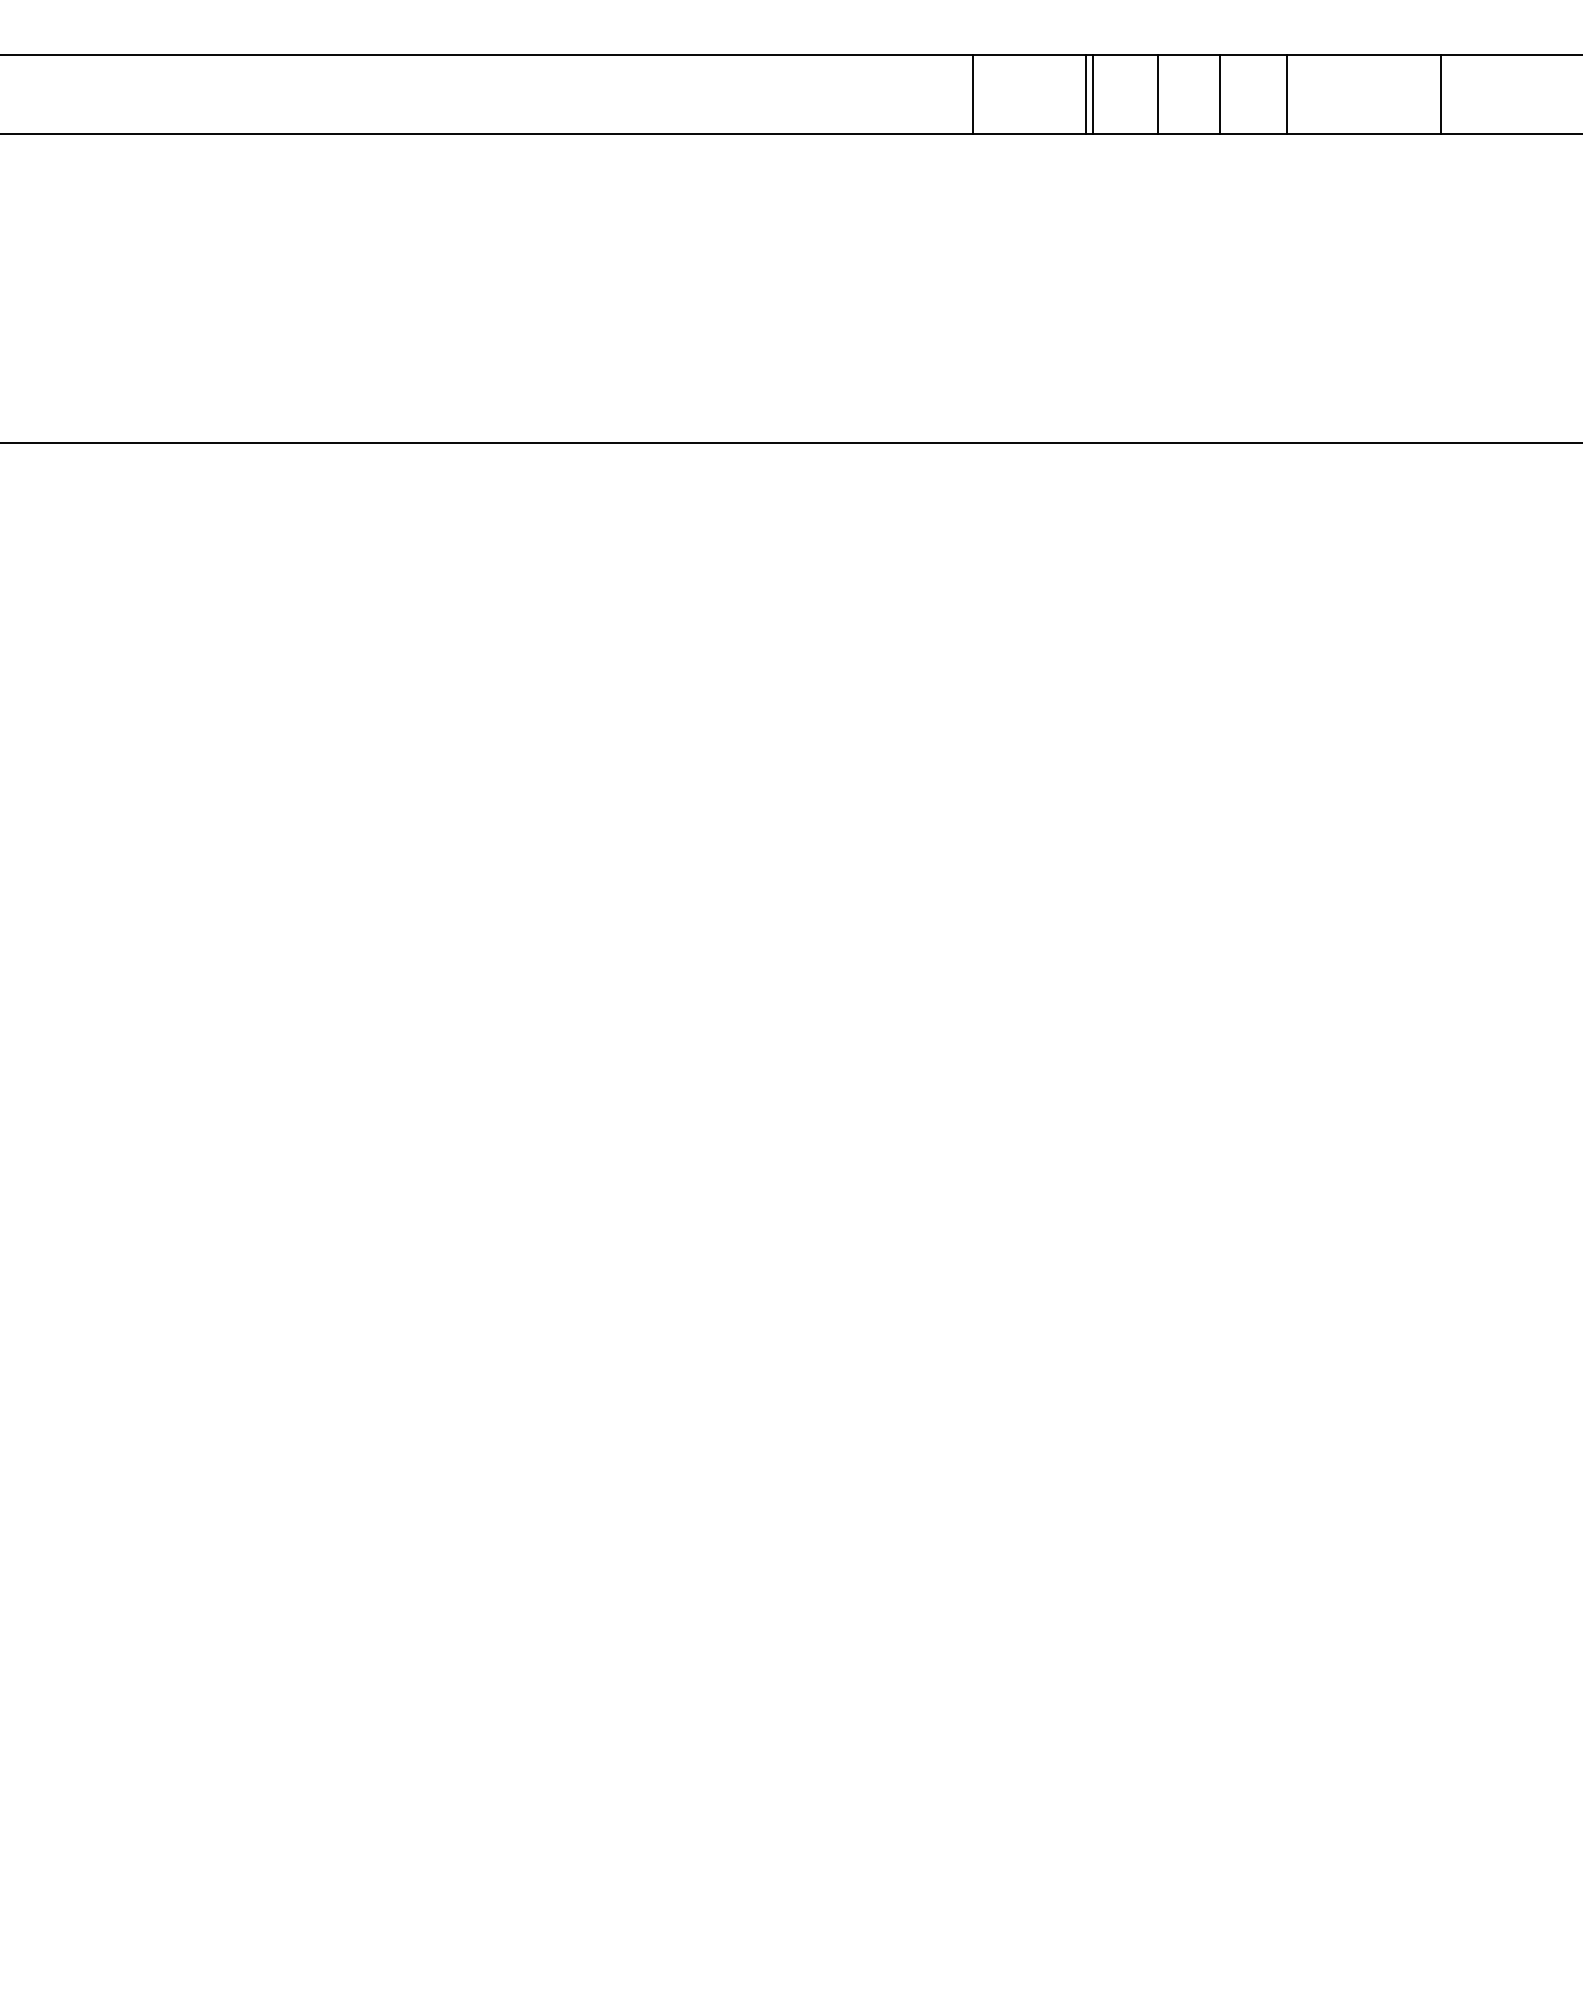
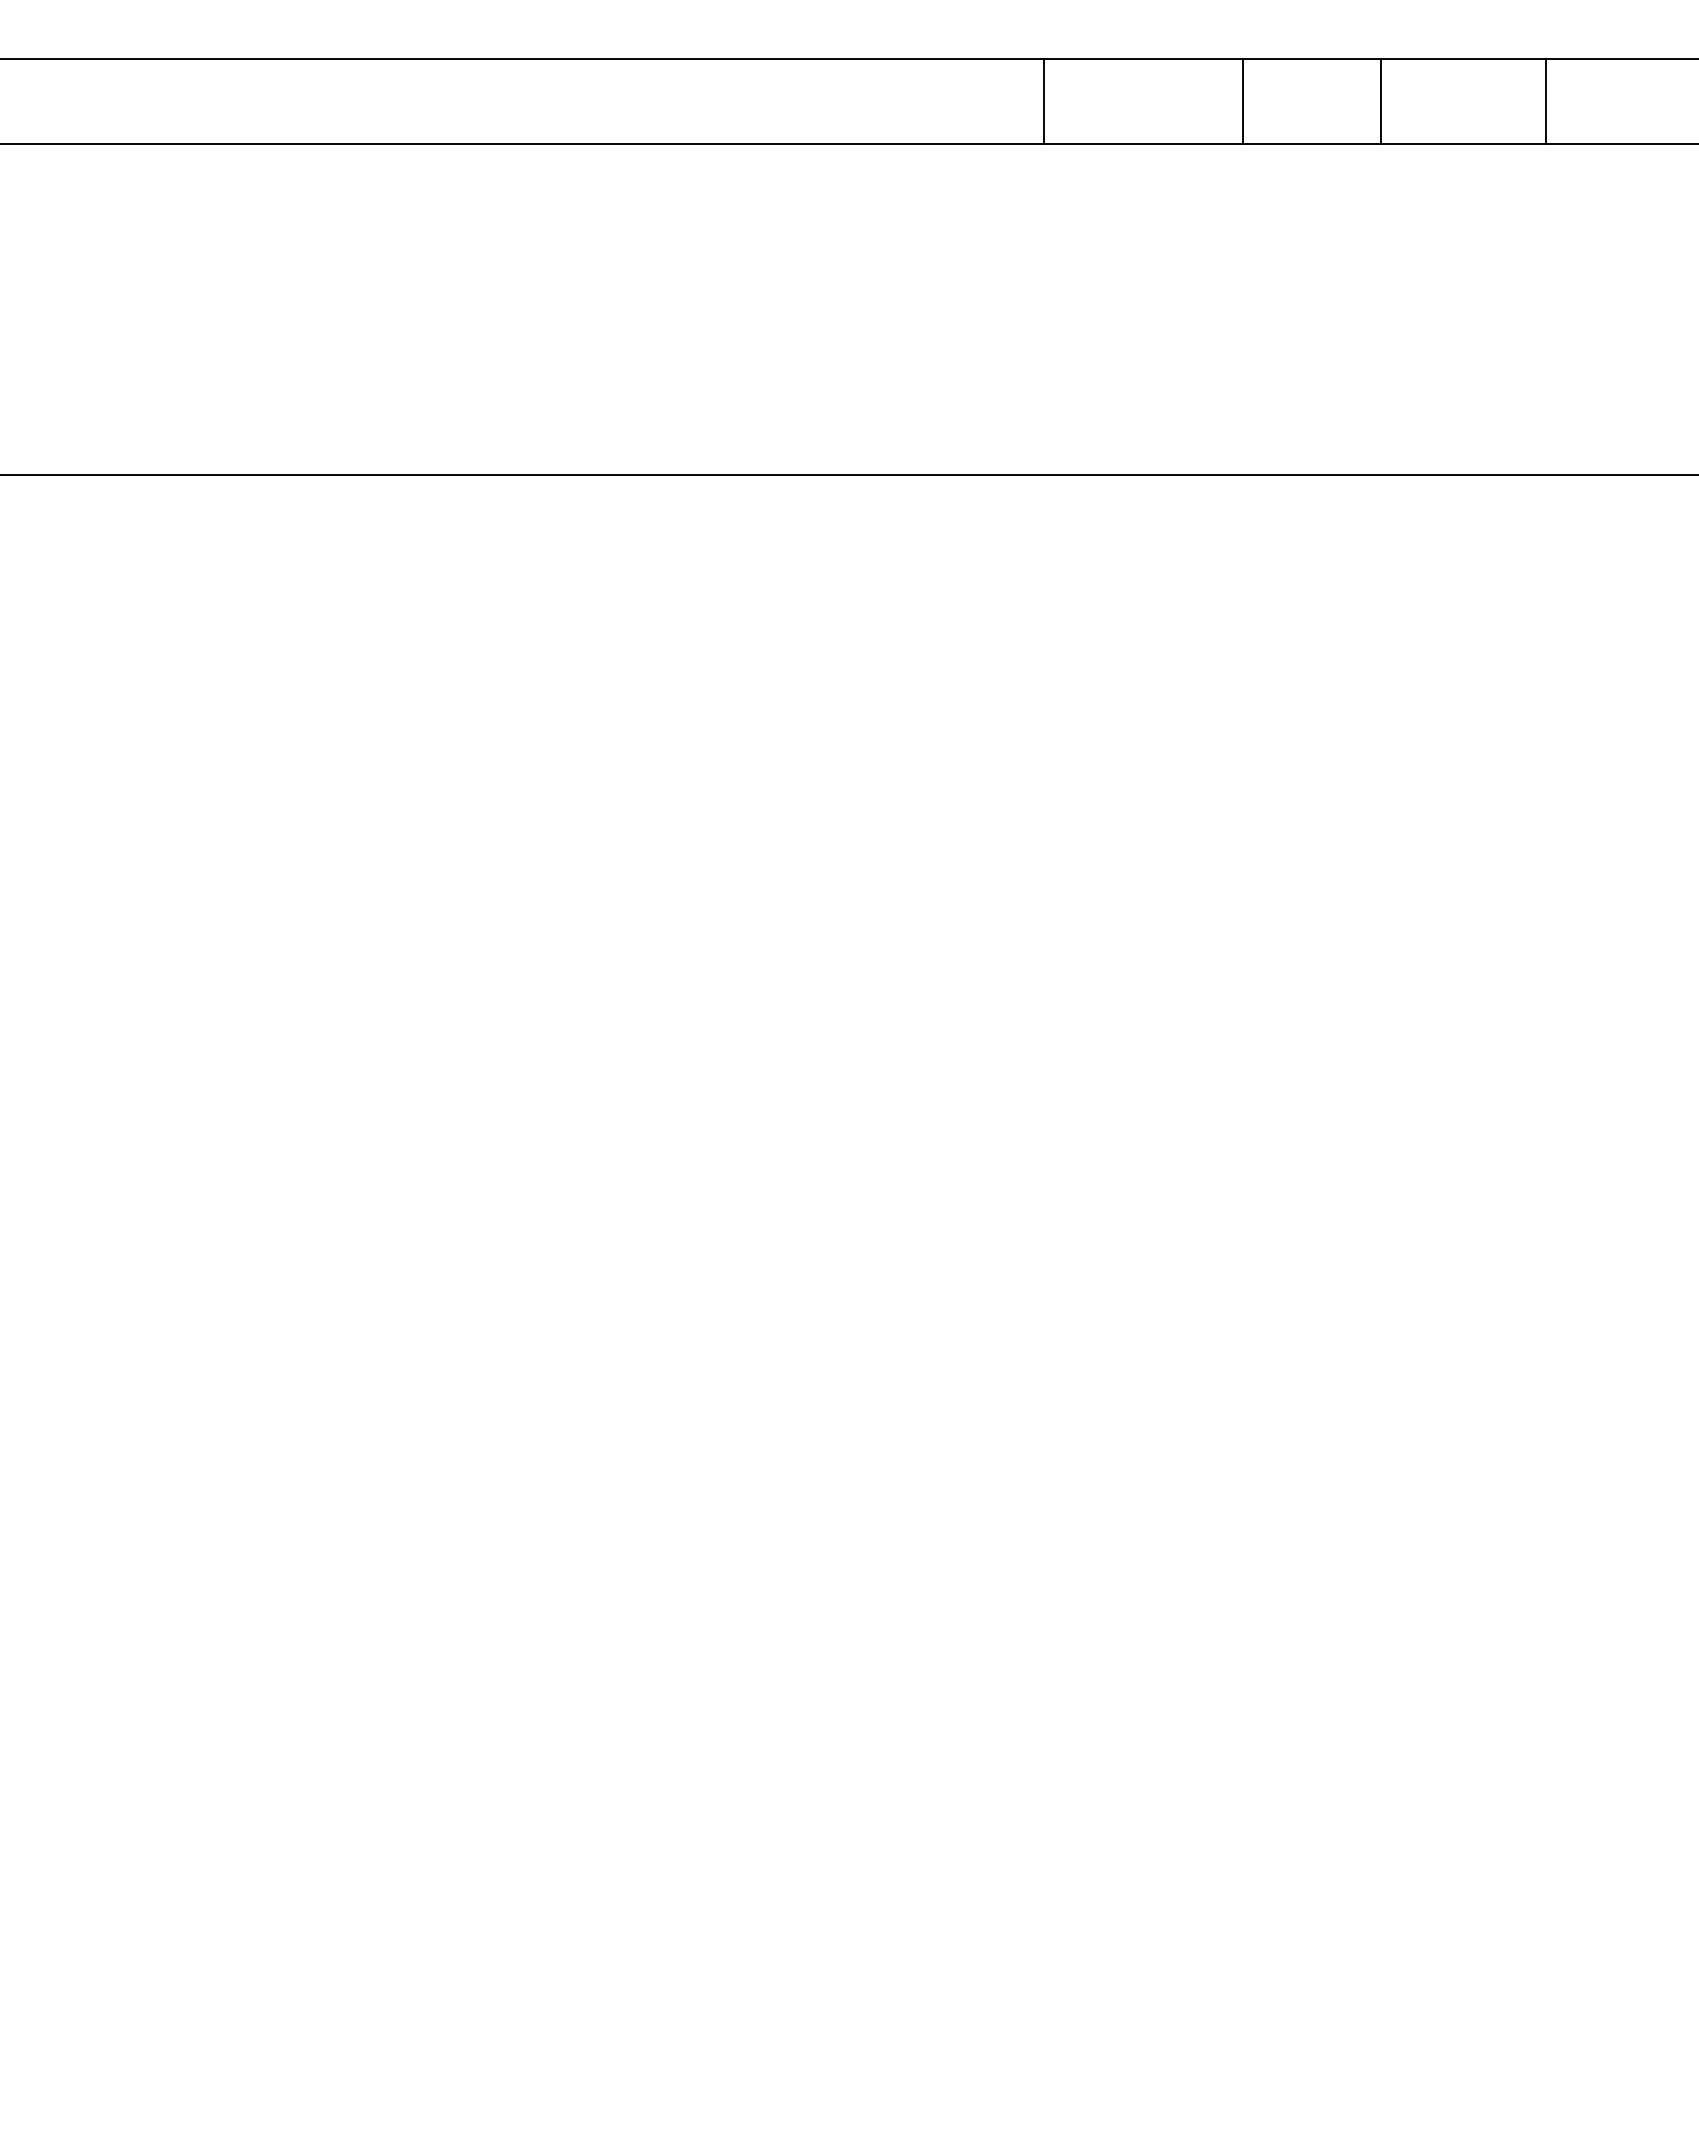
line: (1085, 94) -> (1165, 101), removed
line: (1093, 94) -> (1173, 101), removed
line: (1220, 94) -> (1309, 101), removed

